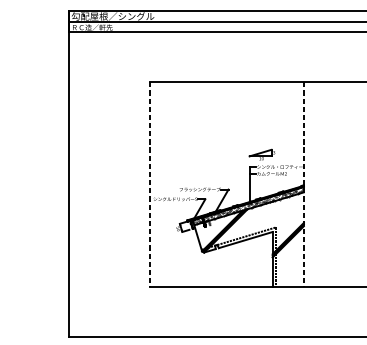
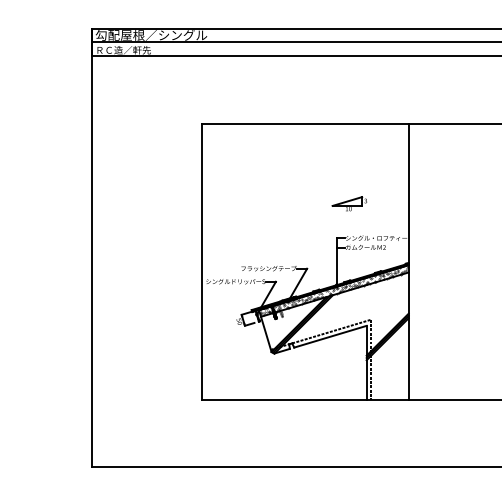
part: (261, 154) -> (348, 203), moved
line: (150, 184) -> (201, 261), dashed -> solid
line: (303, 184) -> (408, 261), dashed -> solid

